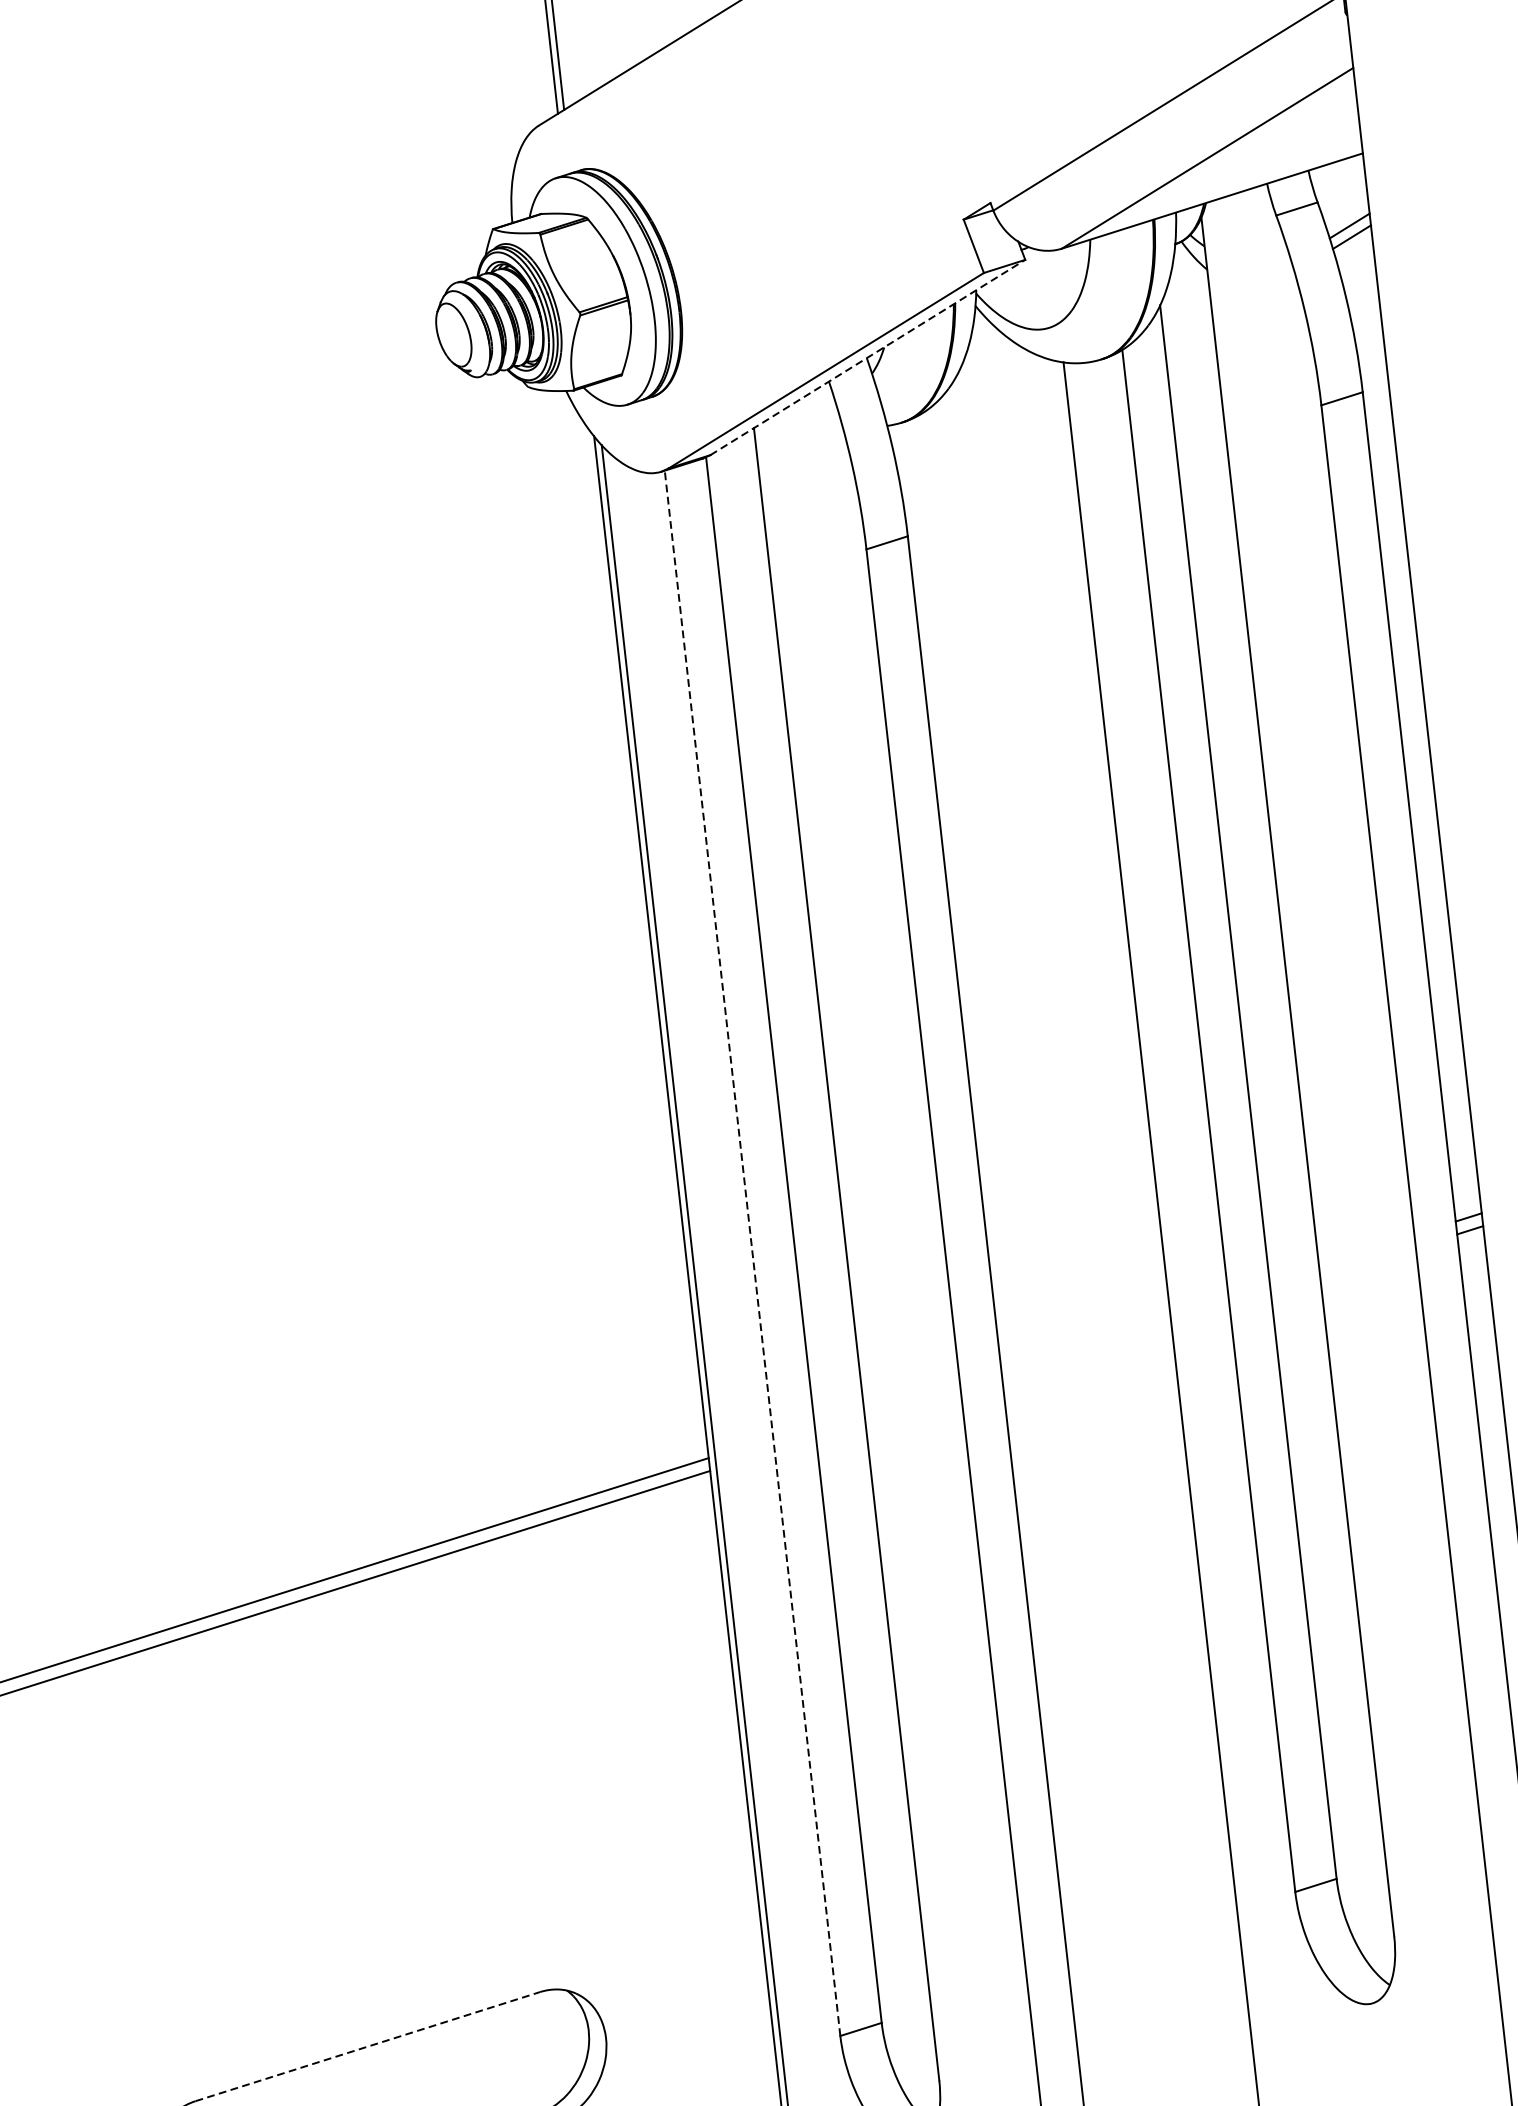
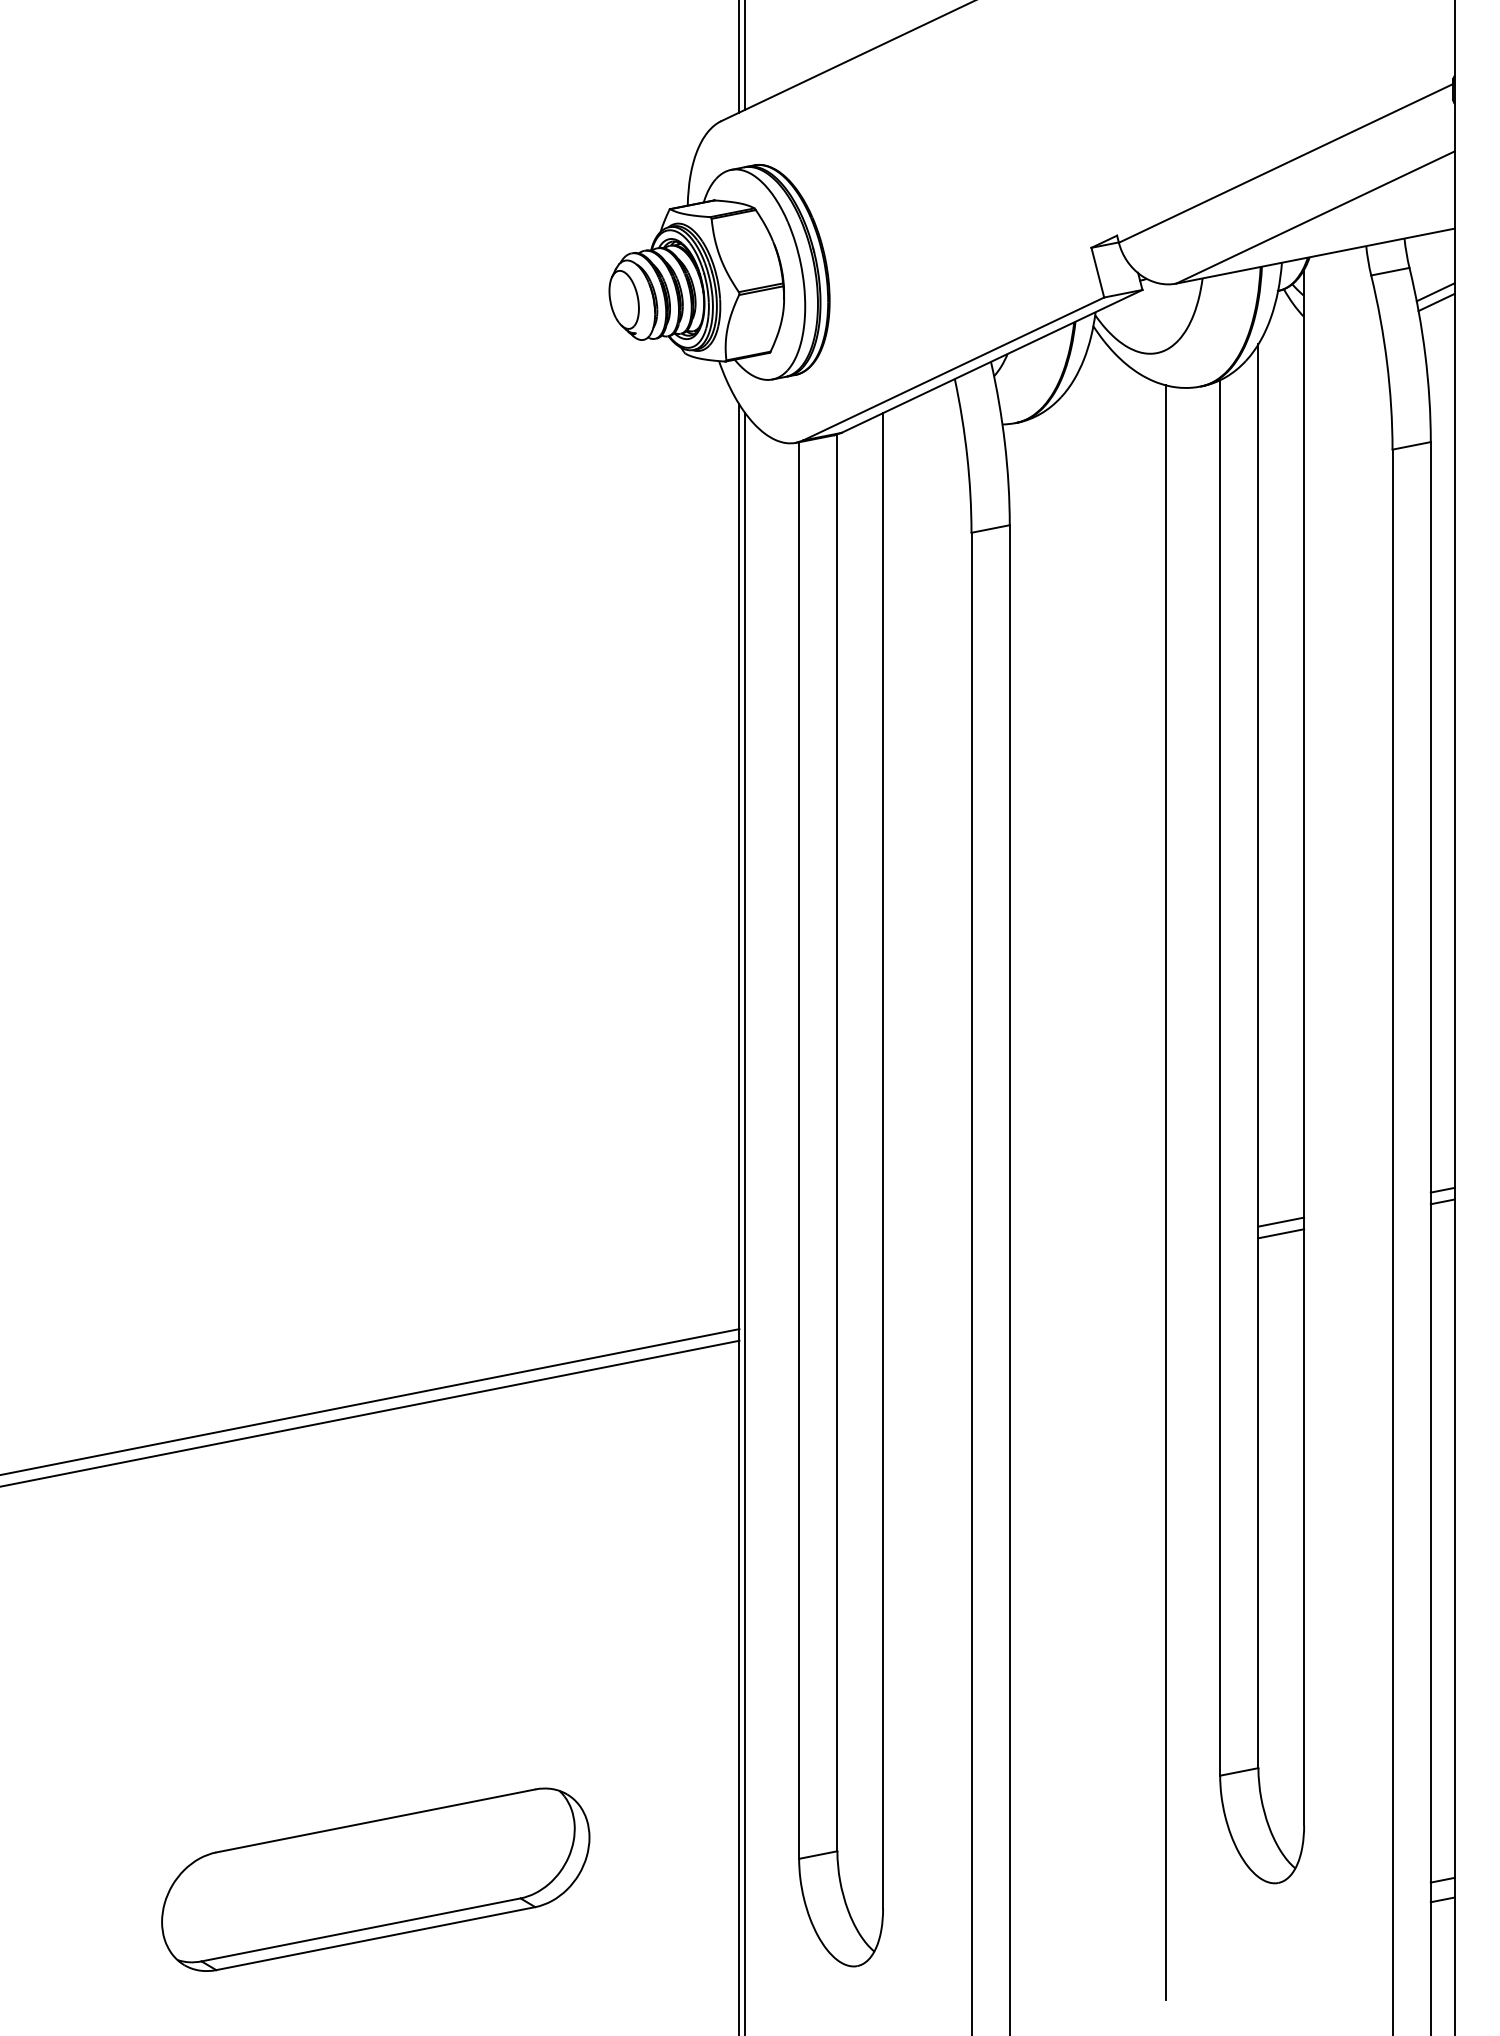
line: (867, 357) -> (991, 361), dashed -> solid
line: (752, 1253) -> (799, 1150), dashed -> solid
line: (1294, 1271) -> (1281, 1221), added
line: (1295, 1285) -> (1281, 1233), added
line: (367, 2046) -> (375, 1820), dashed -> solid

